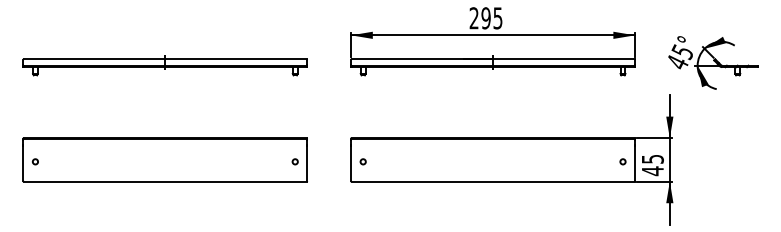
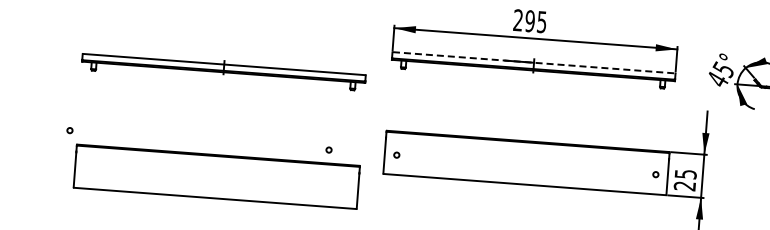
line: (493, 59) -> (534, 62), solid -> dashed
part: (164, 65) -> (222, 70), moved
part: (164, 159) -> (216, 176), moved
text: (652, 171) -> (684, 186), 45 -> 25

